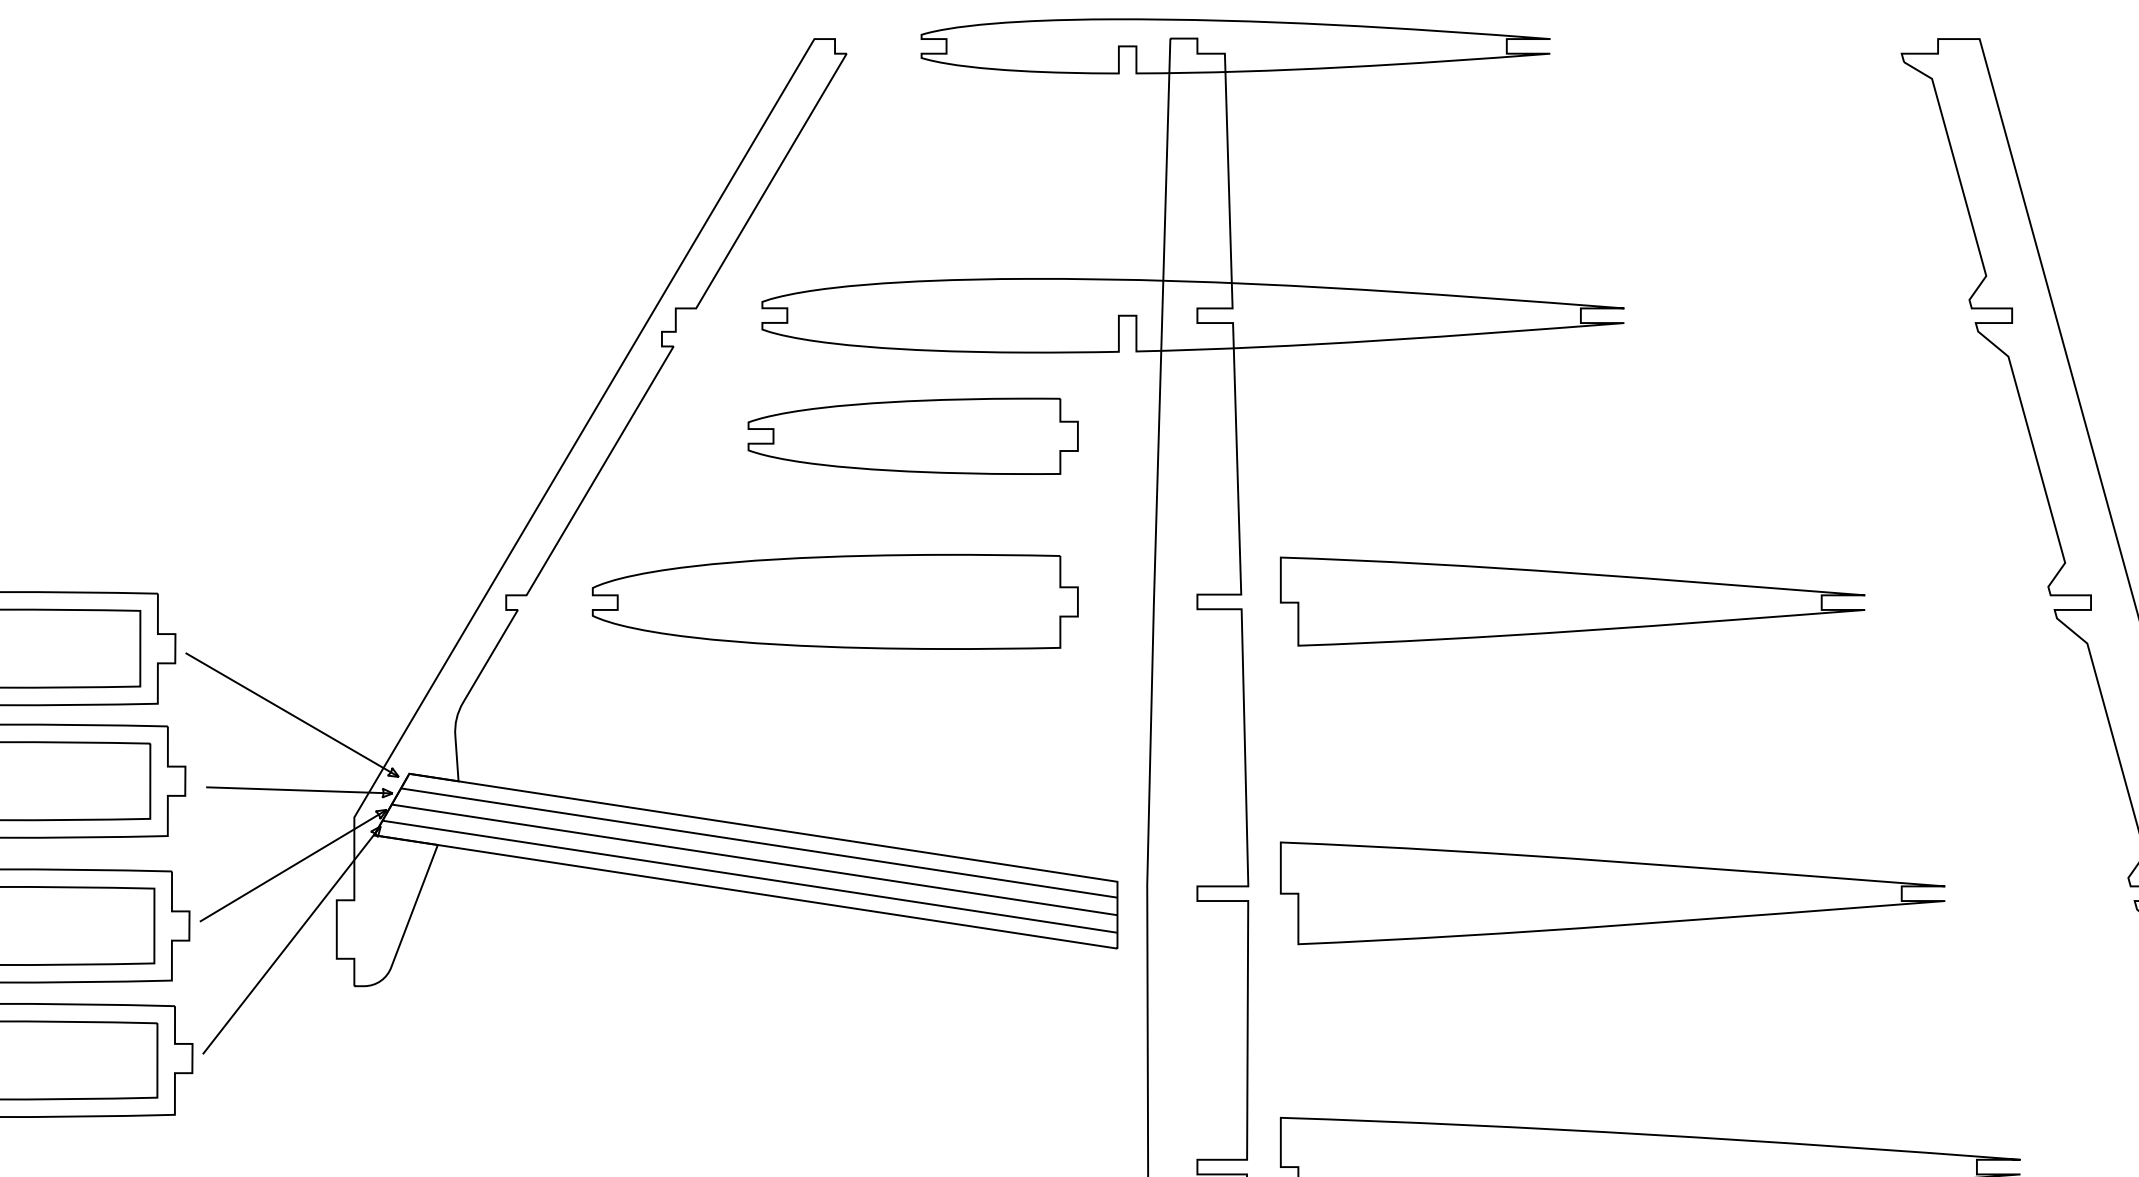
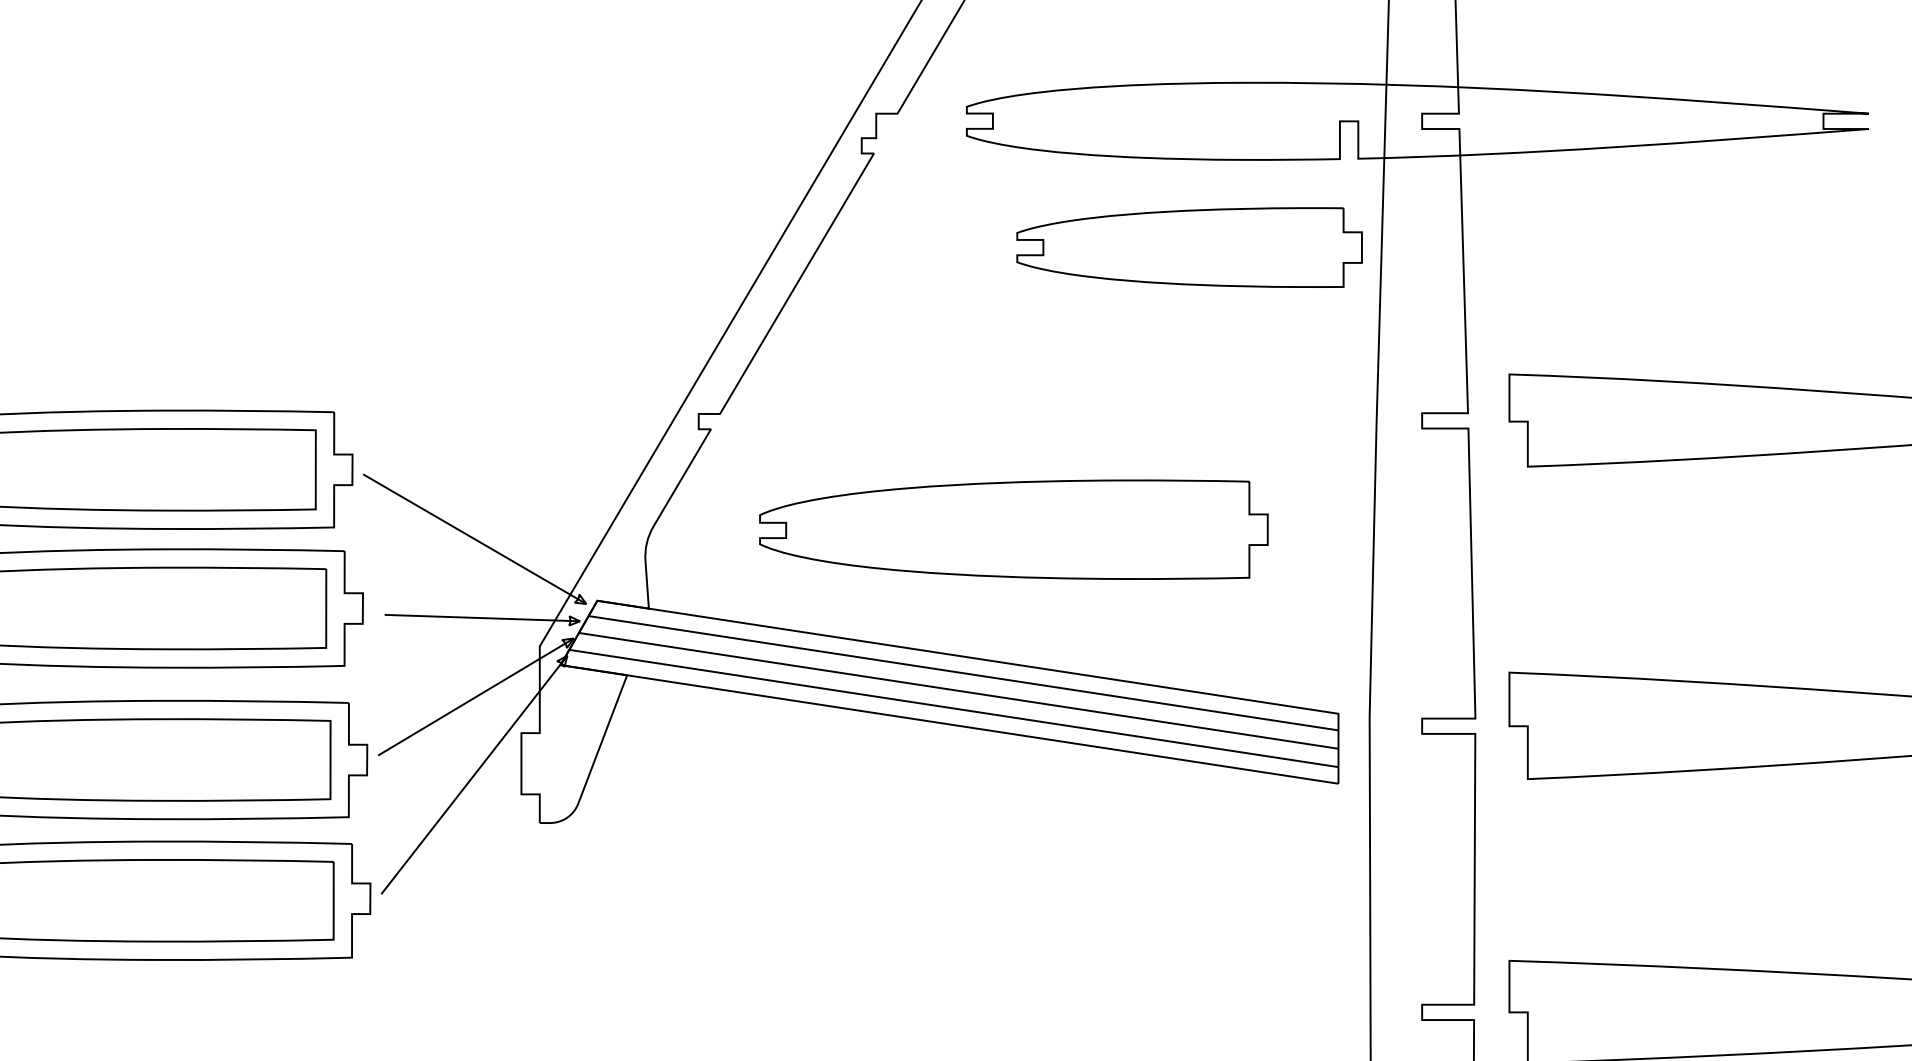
part: (912, 435) -> (1188, 246), moved
part: (834, 601) -> (1013, 529), moved

